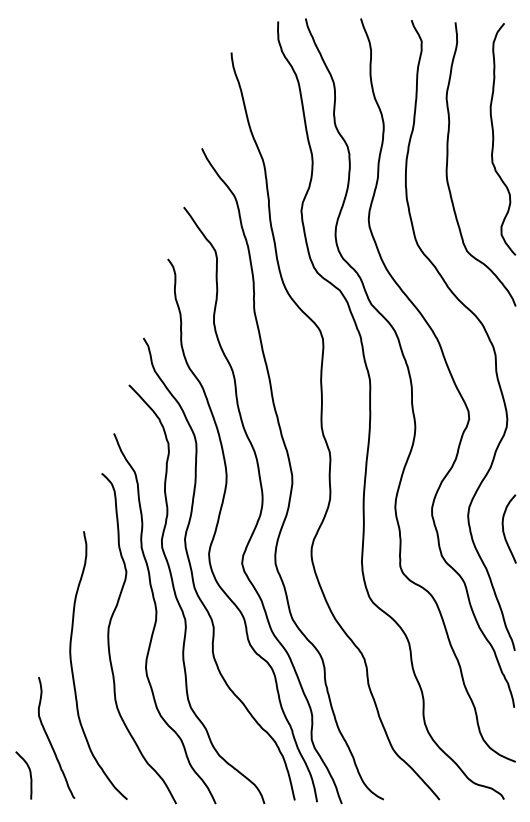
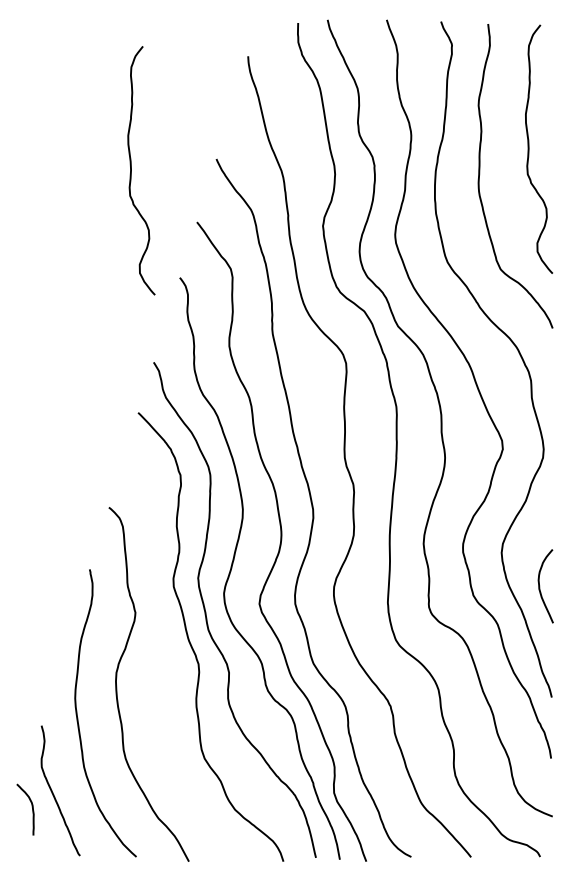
curve: (123, 159) -> (132, 170), added
curve: (504, 530) -> (540, 587), moved
curve: (157, 617) -> (168, 661), removed
curve: (29, 774) -> (31, 808), moved

